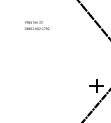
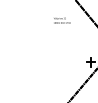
text: (37, 25) -> (62, 20), moved

